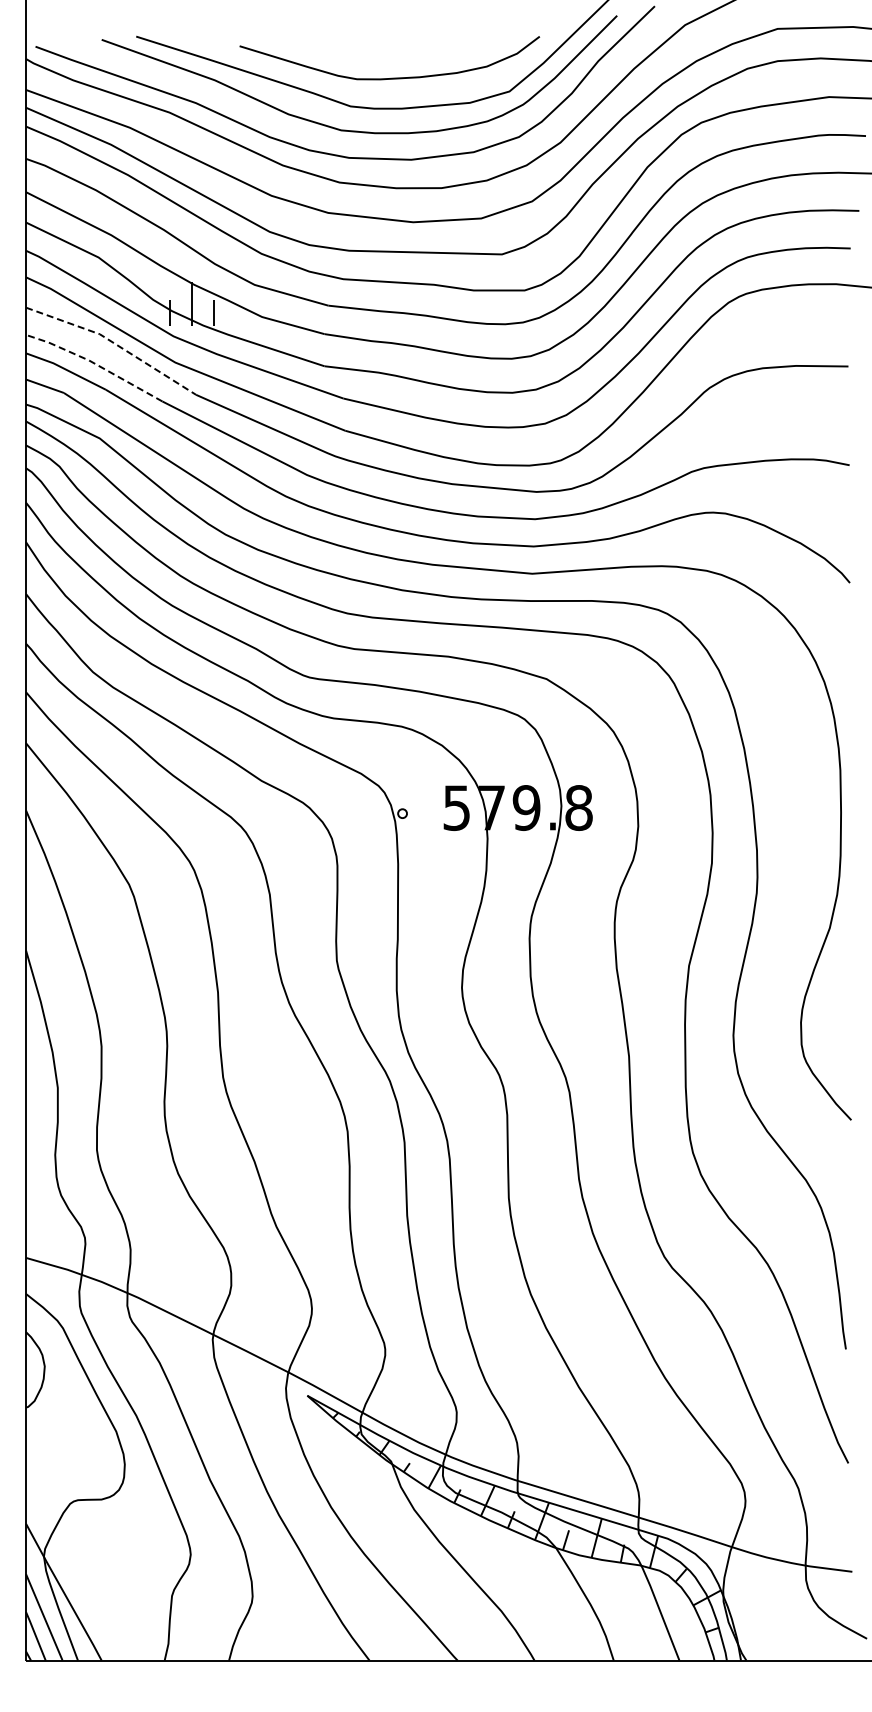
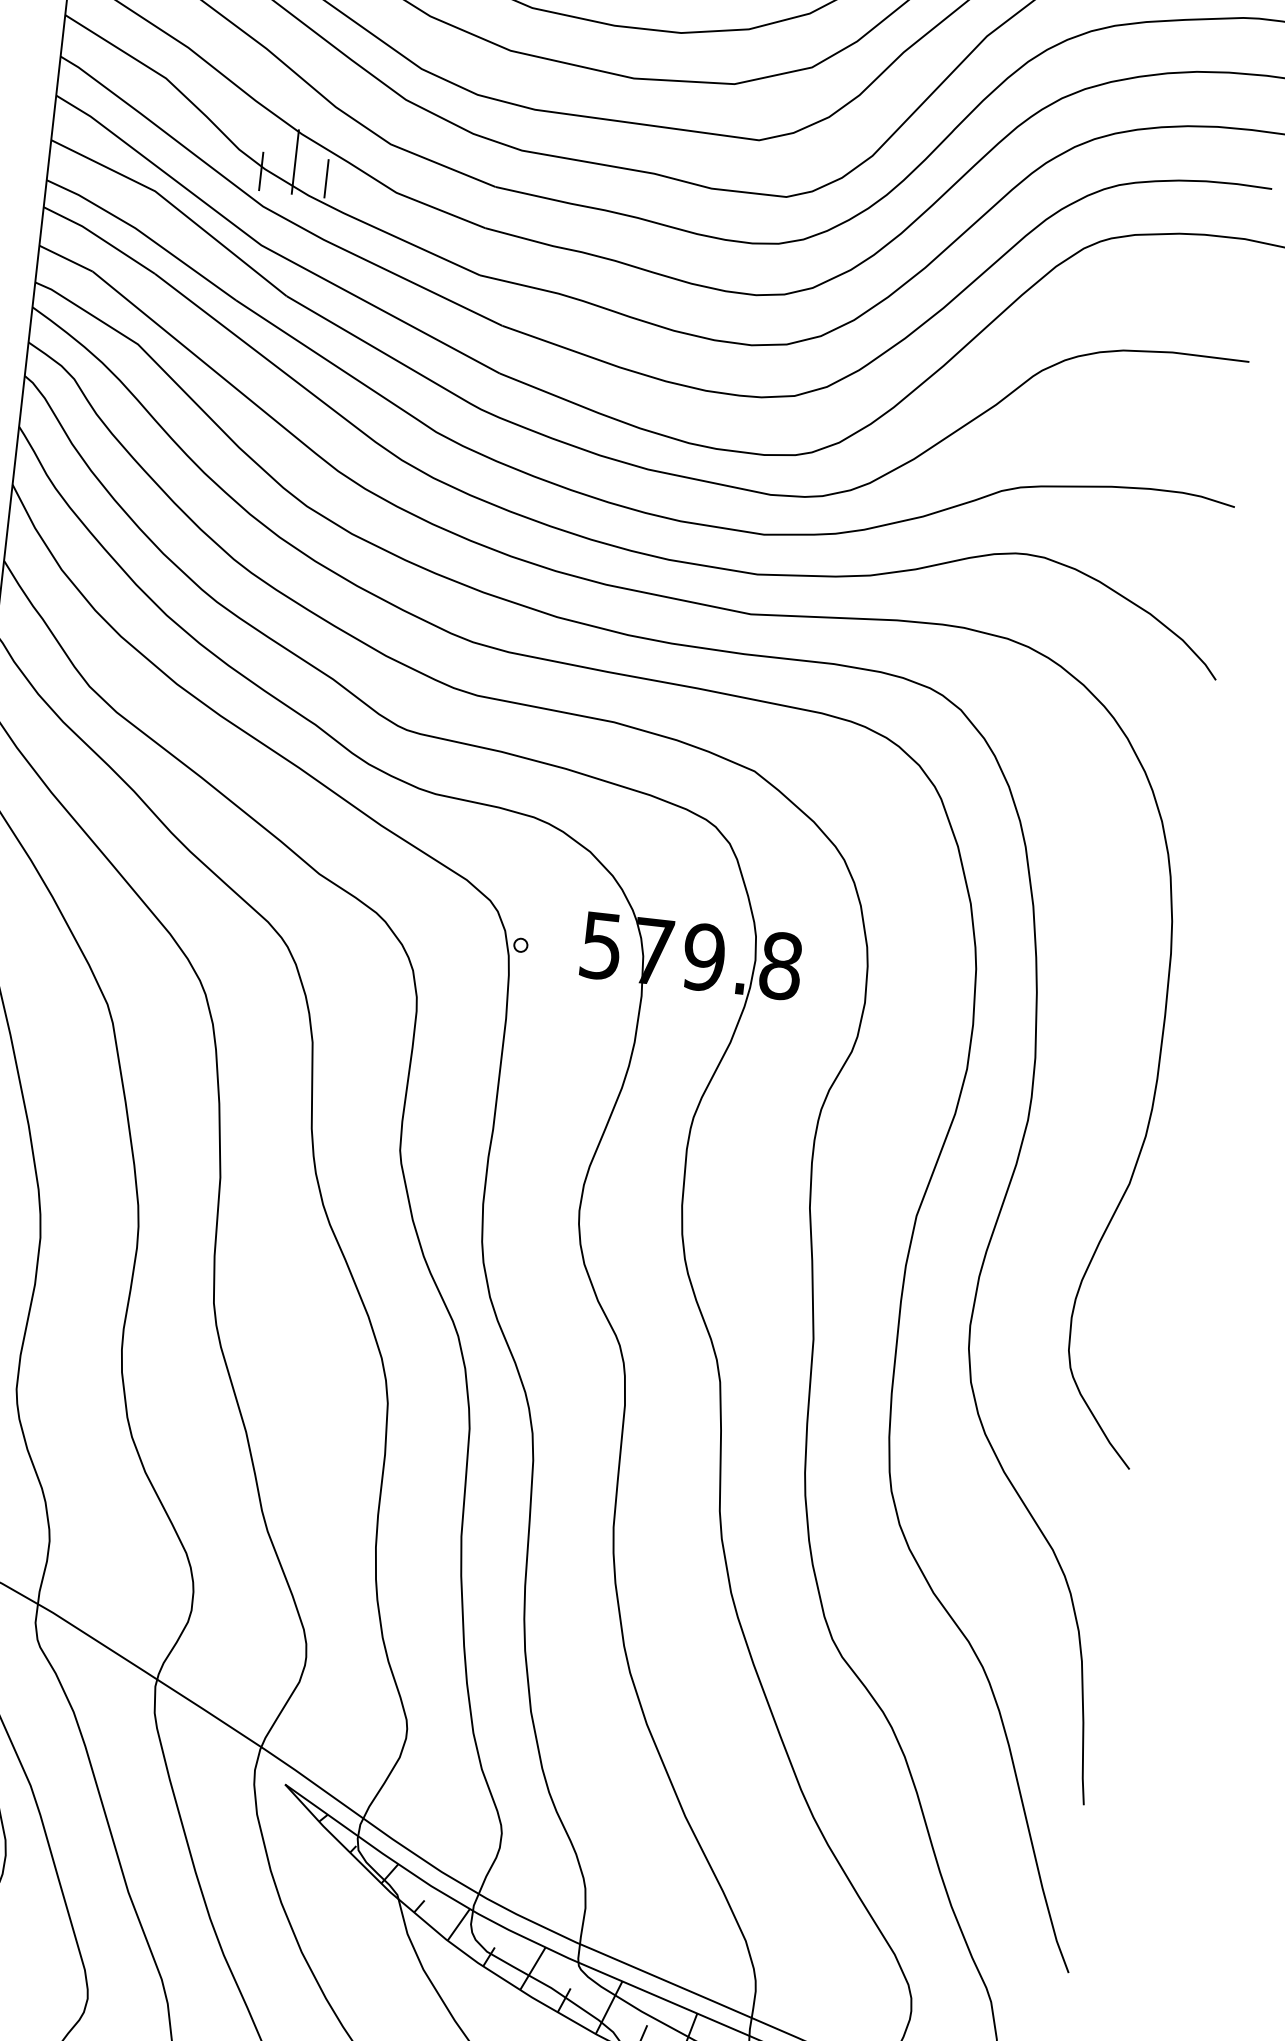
line: (114, 343) -> (175, 207), dashed -> solid
line: (94, 363) -> (142, 233), dashed -> solid

